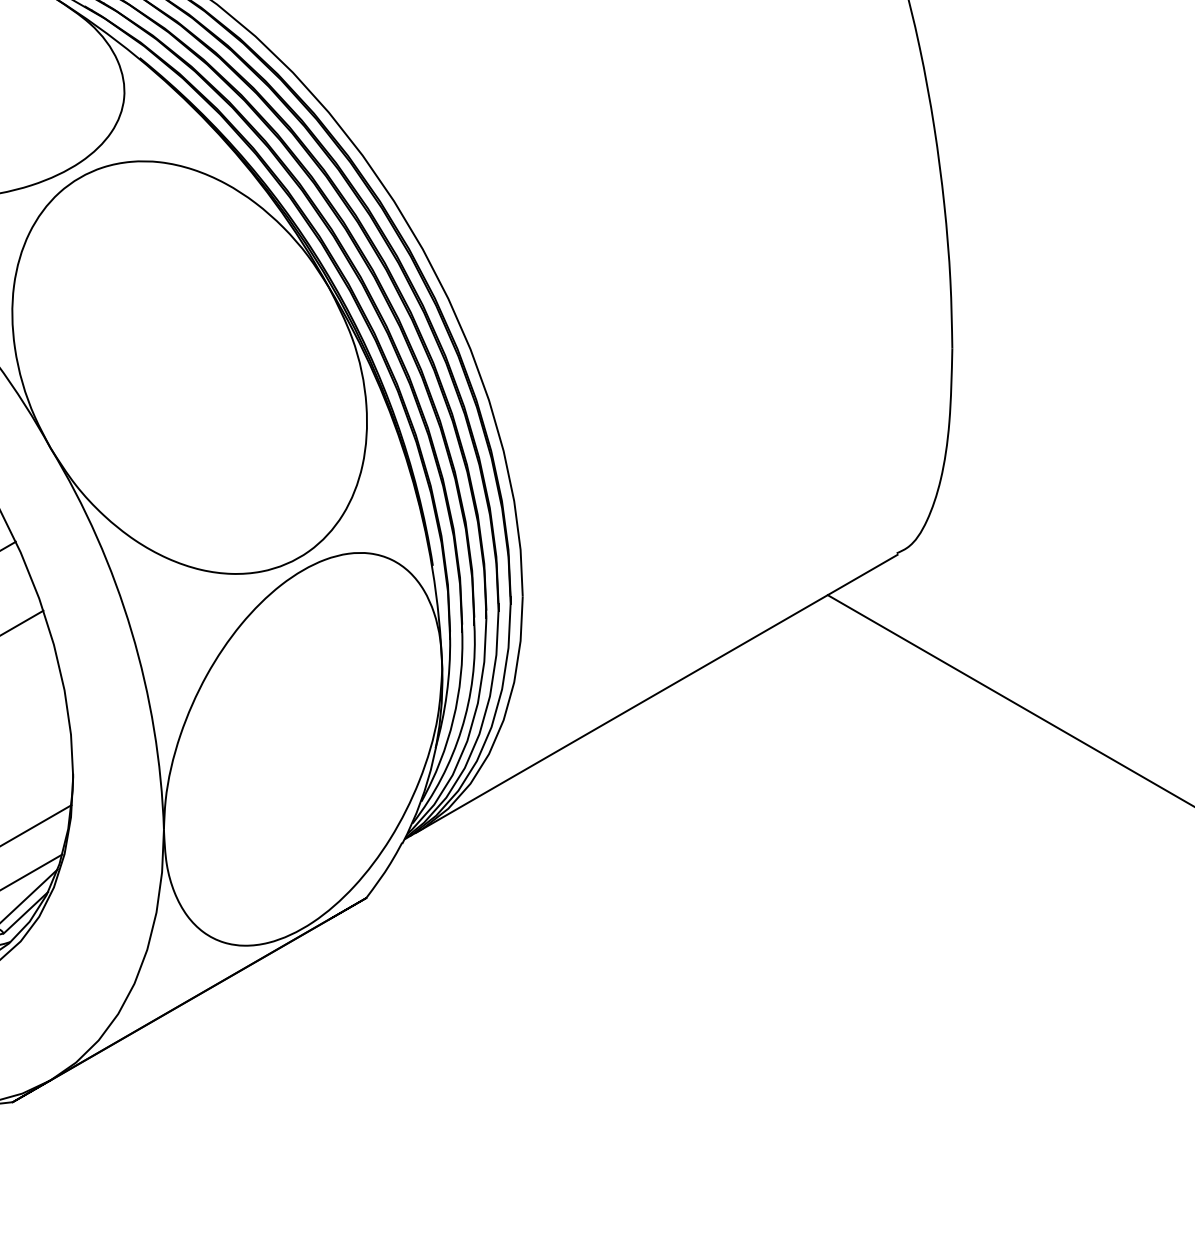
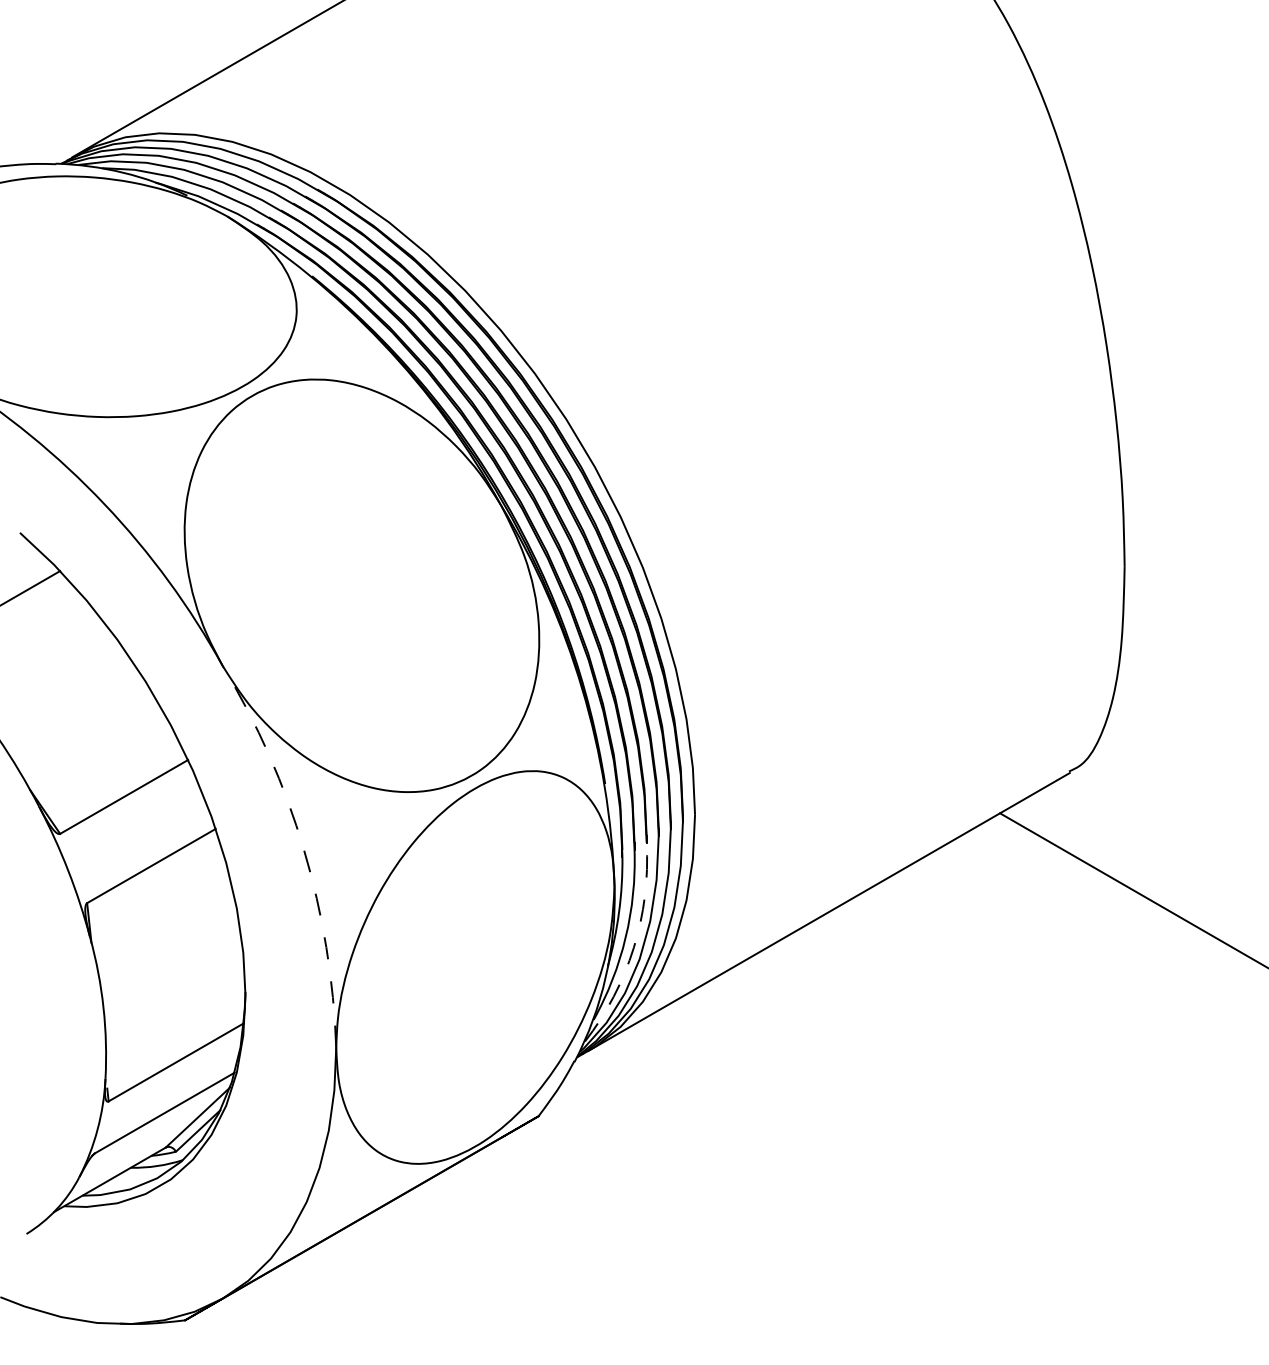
arc: (131, 631) -> (303, 849), solid -> dashed
arc: (461, 729) -> (633, 947), solid -> dashed

